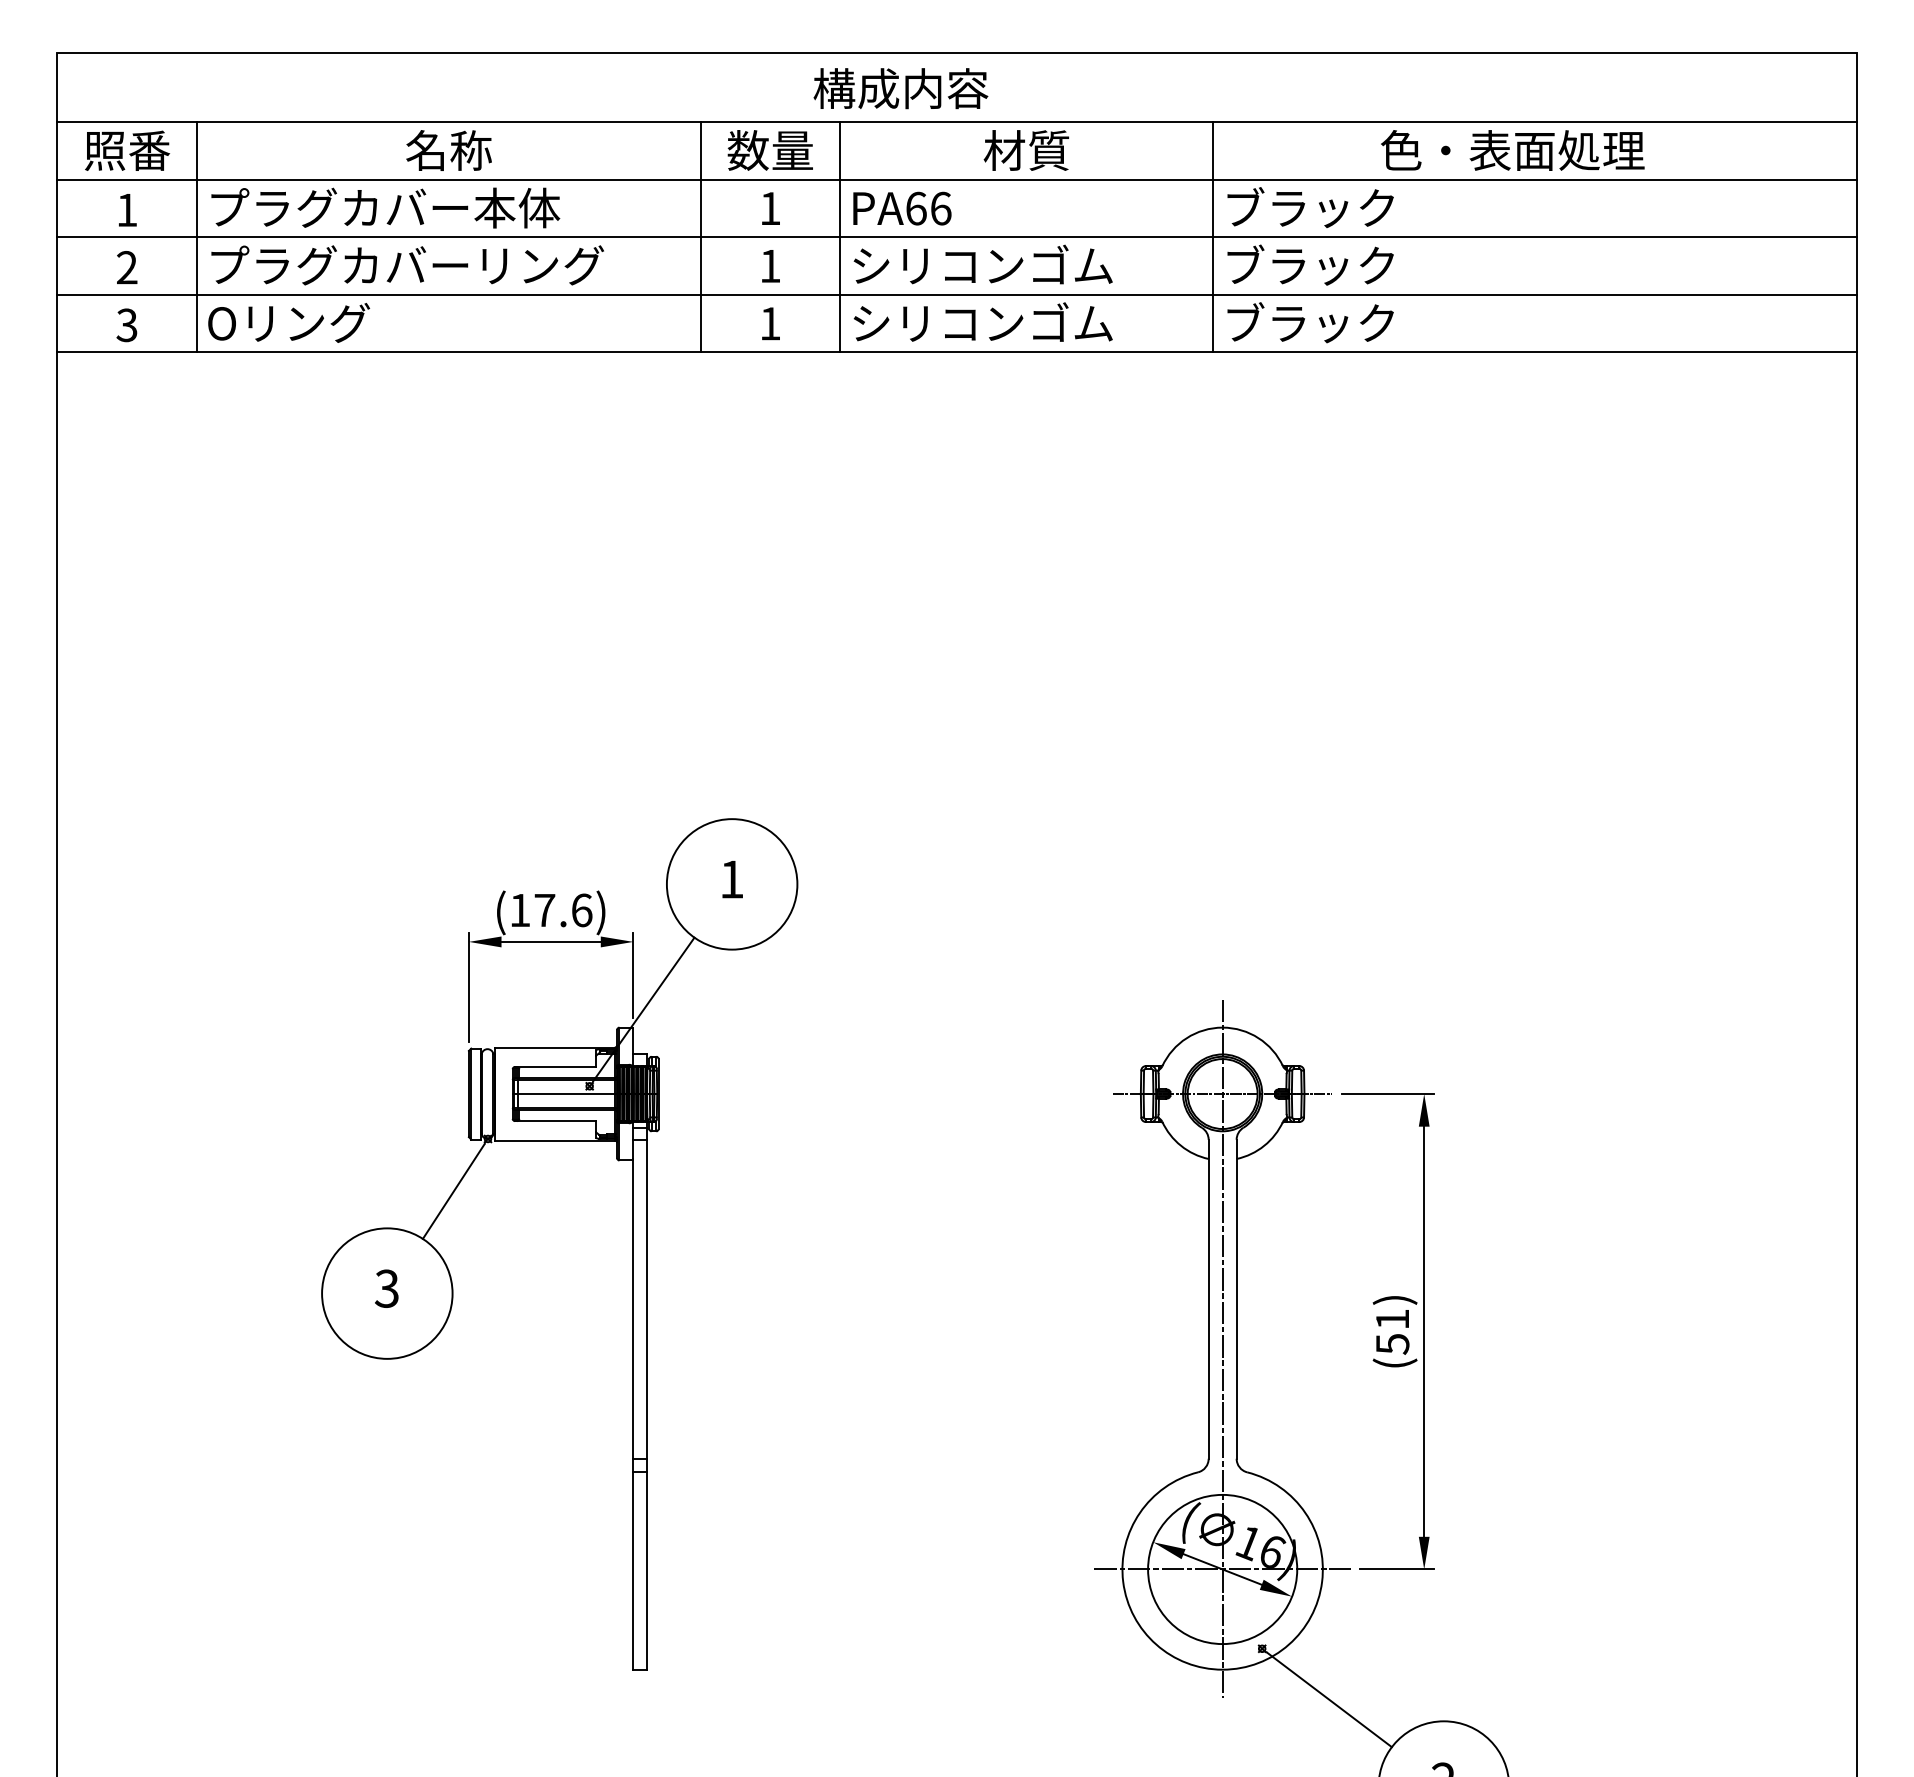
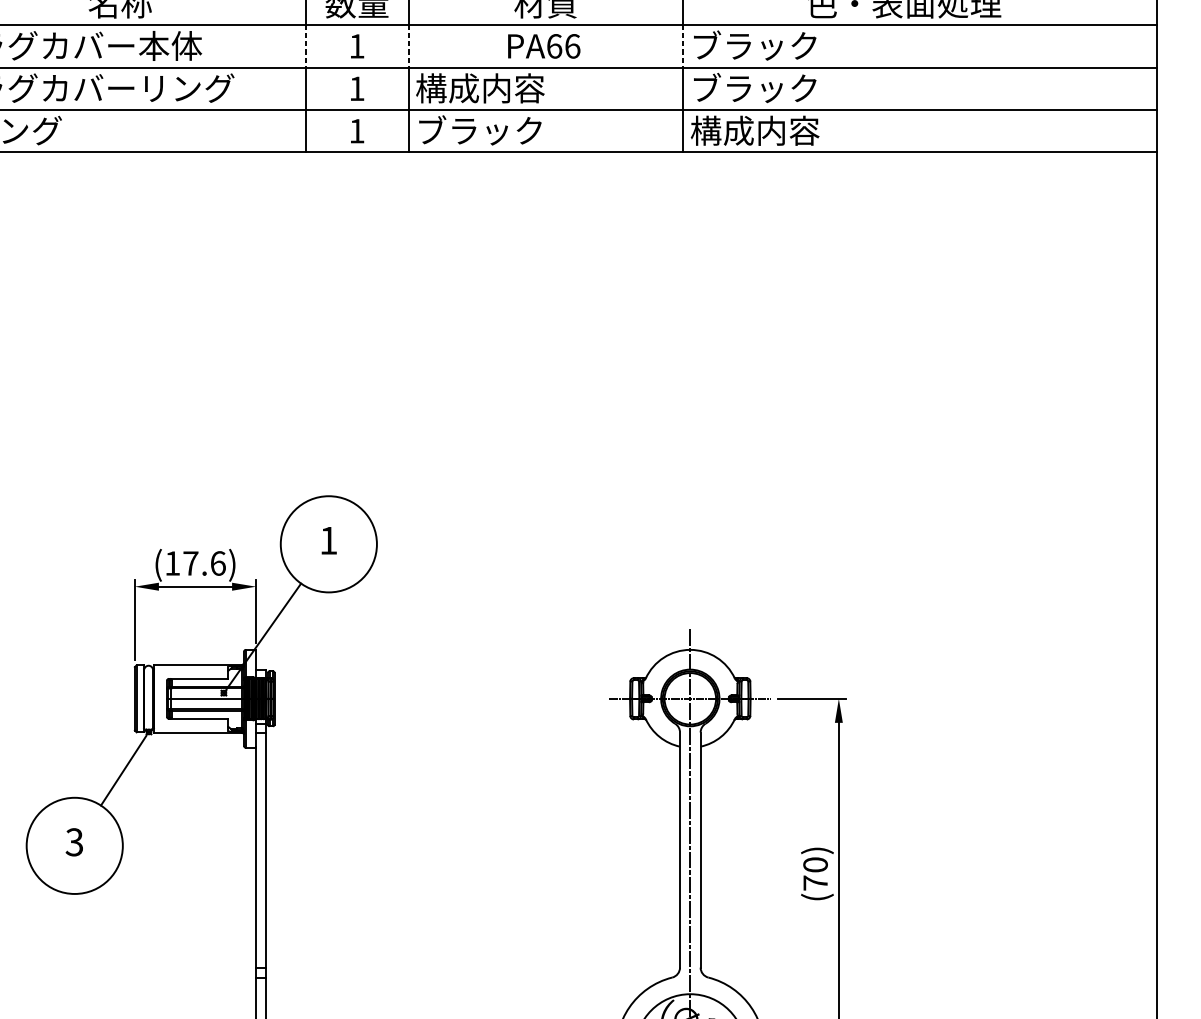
line: (700, 208) -> (305, 46), solid -> dashed
line: (840, 208) -> (408, 46), solid -> dashed
text: (902, 208) -> (544, 46), moved
line: (1213, 208) -> (683, 46), solid -> dashed
text: (981, 265) -> (512, 88), シリコンゴム -> 構成内容
text: (982, 322) -> (513, 130), シリコンゴム -> ブラック
text: (1310, 322) -> (755, 130), ブラック -> 構成内容
text: (1392, 1331) -> (815, 873), (51) -> (70)

